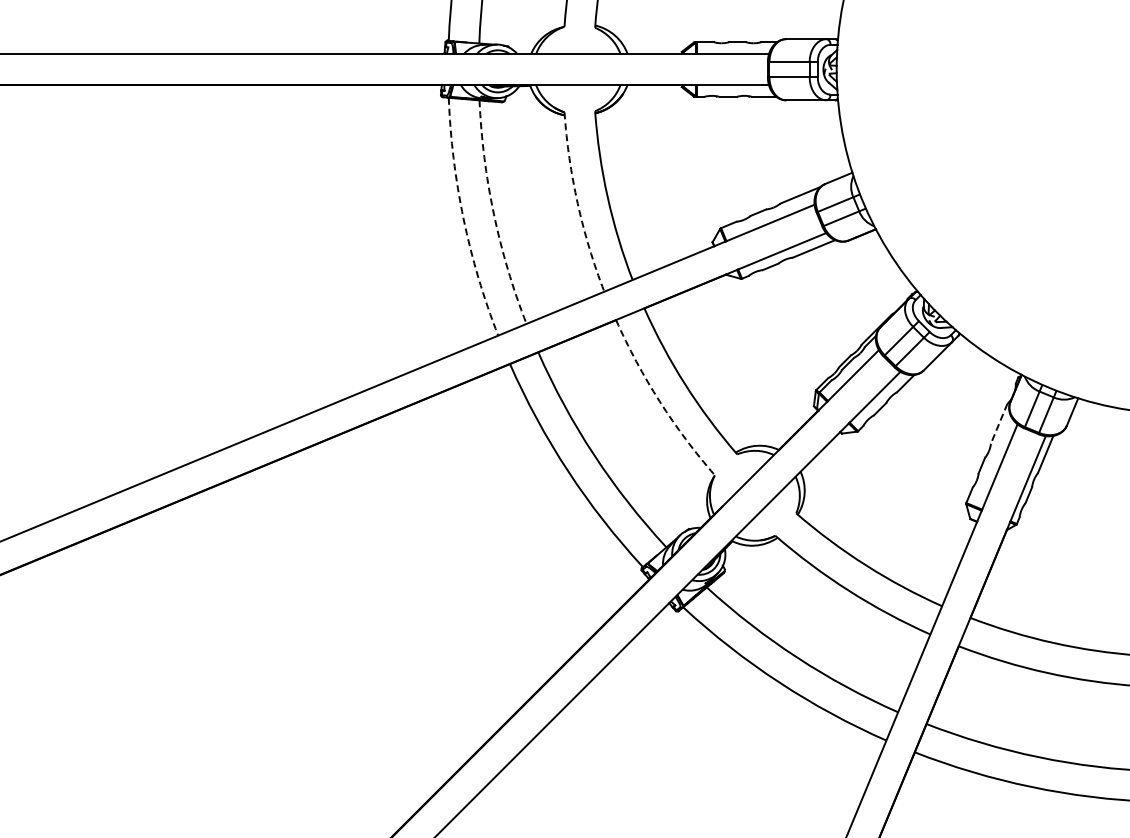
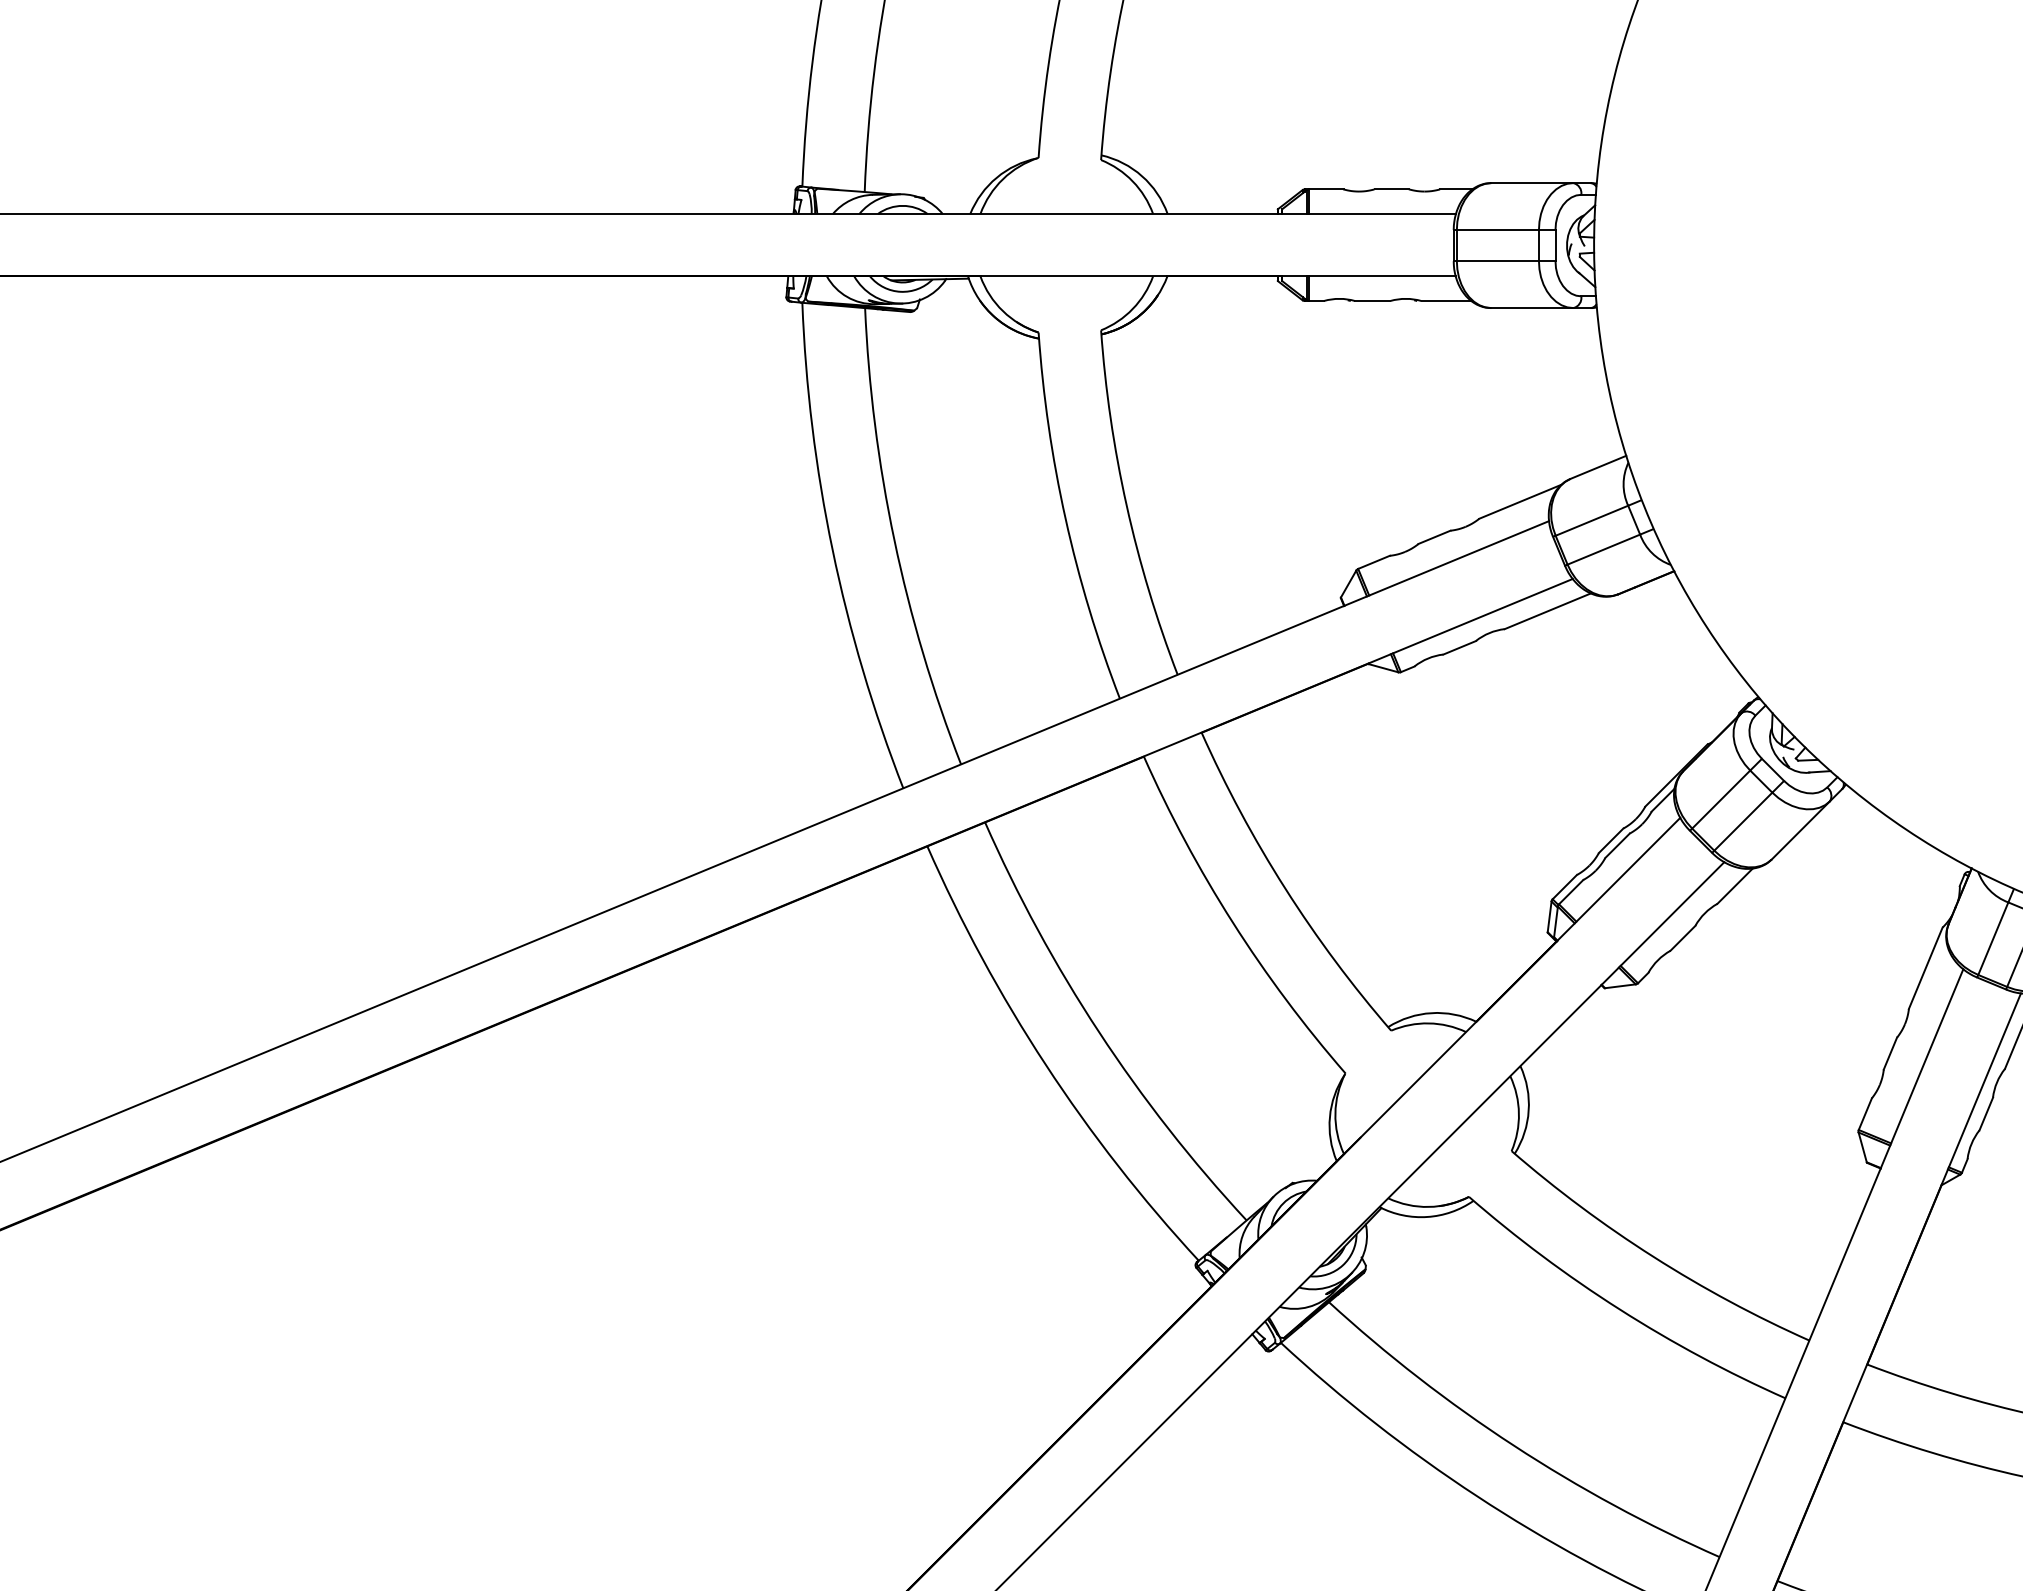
arc: (577, 203) -> (1065, 518), dashed -> solid
arc: (493, 214) -> (893, 541), dashed -> solid
arc: (463, 218) -> (832, 549), dashed -> solid
arc: (659, 401) -> (1232, 922), dashed -> solid
line: (999, 423) -> (1926, 967), dashed -> solid

